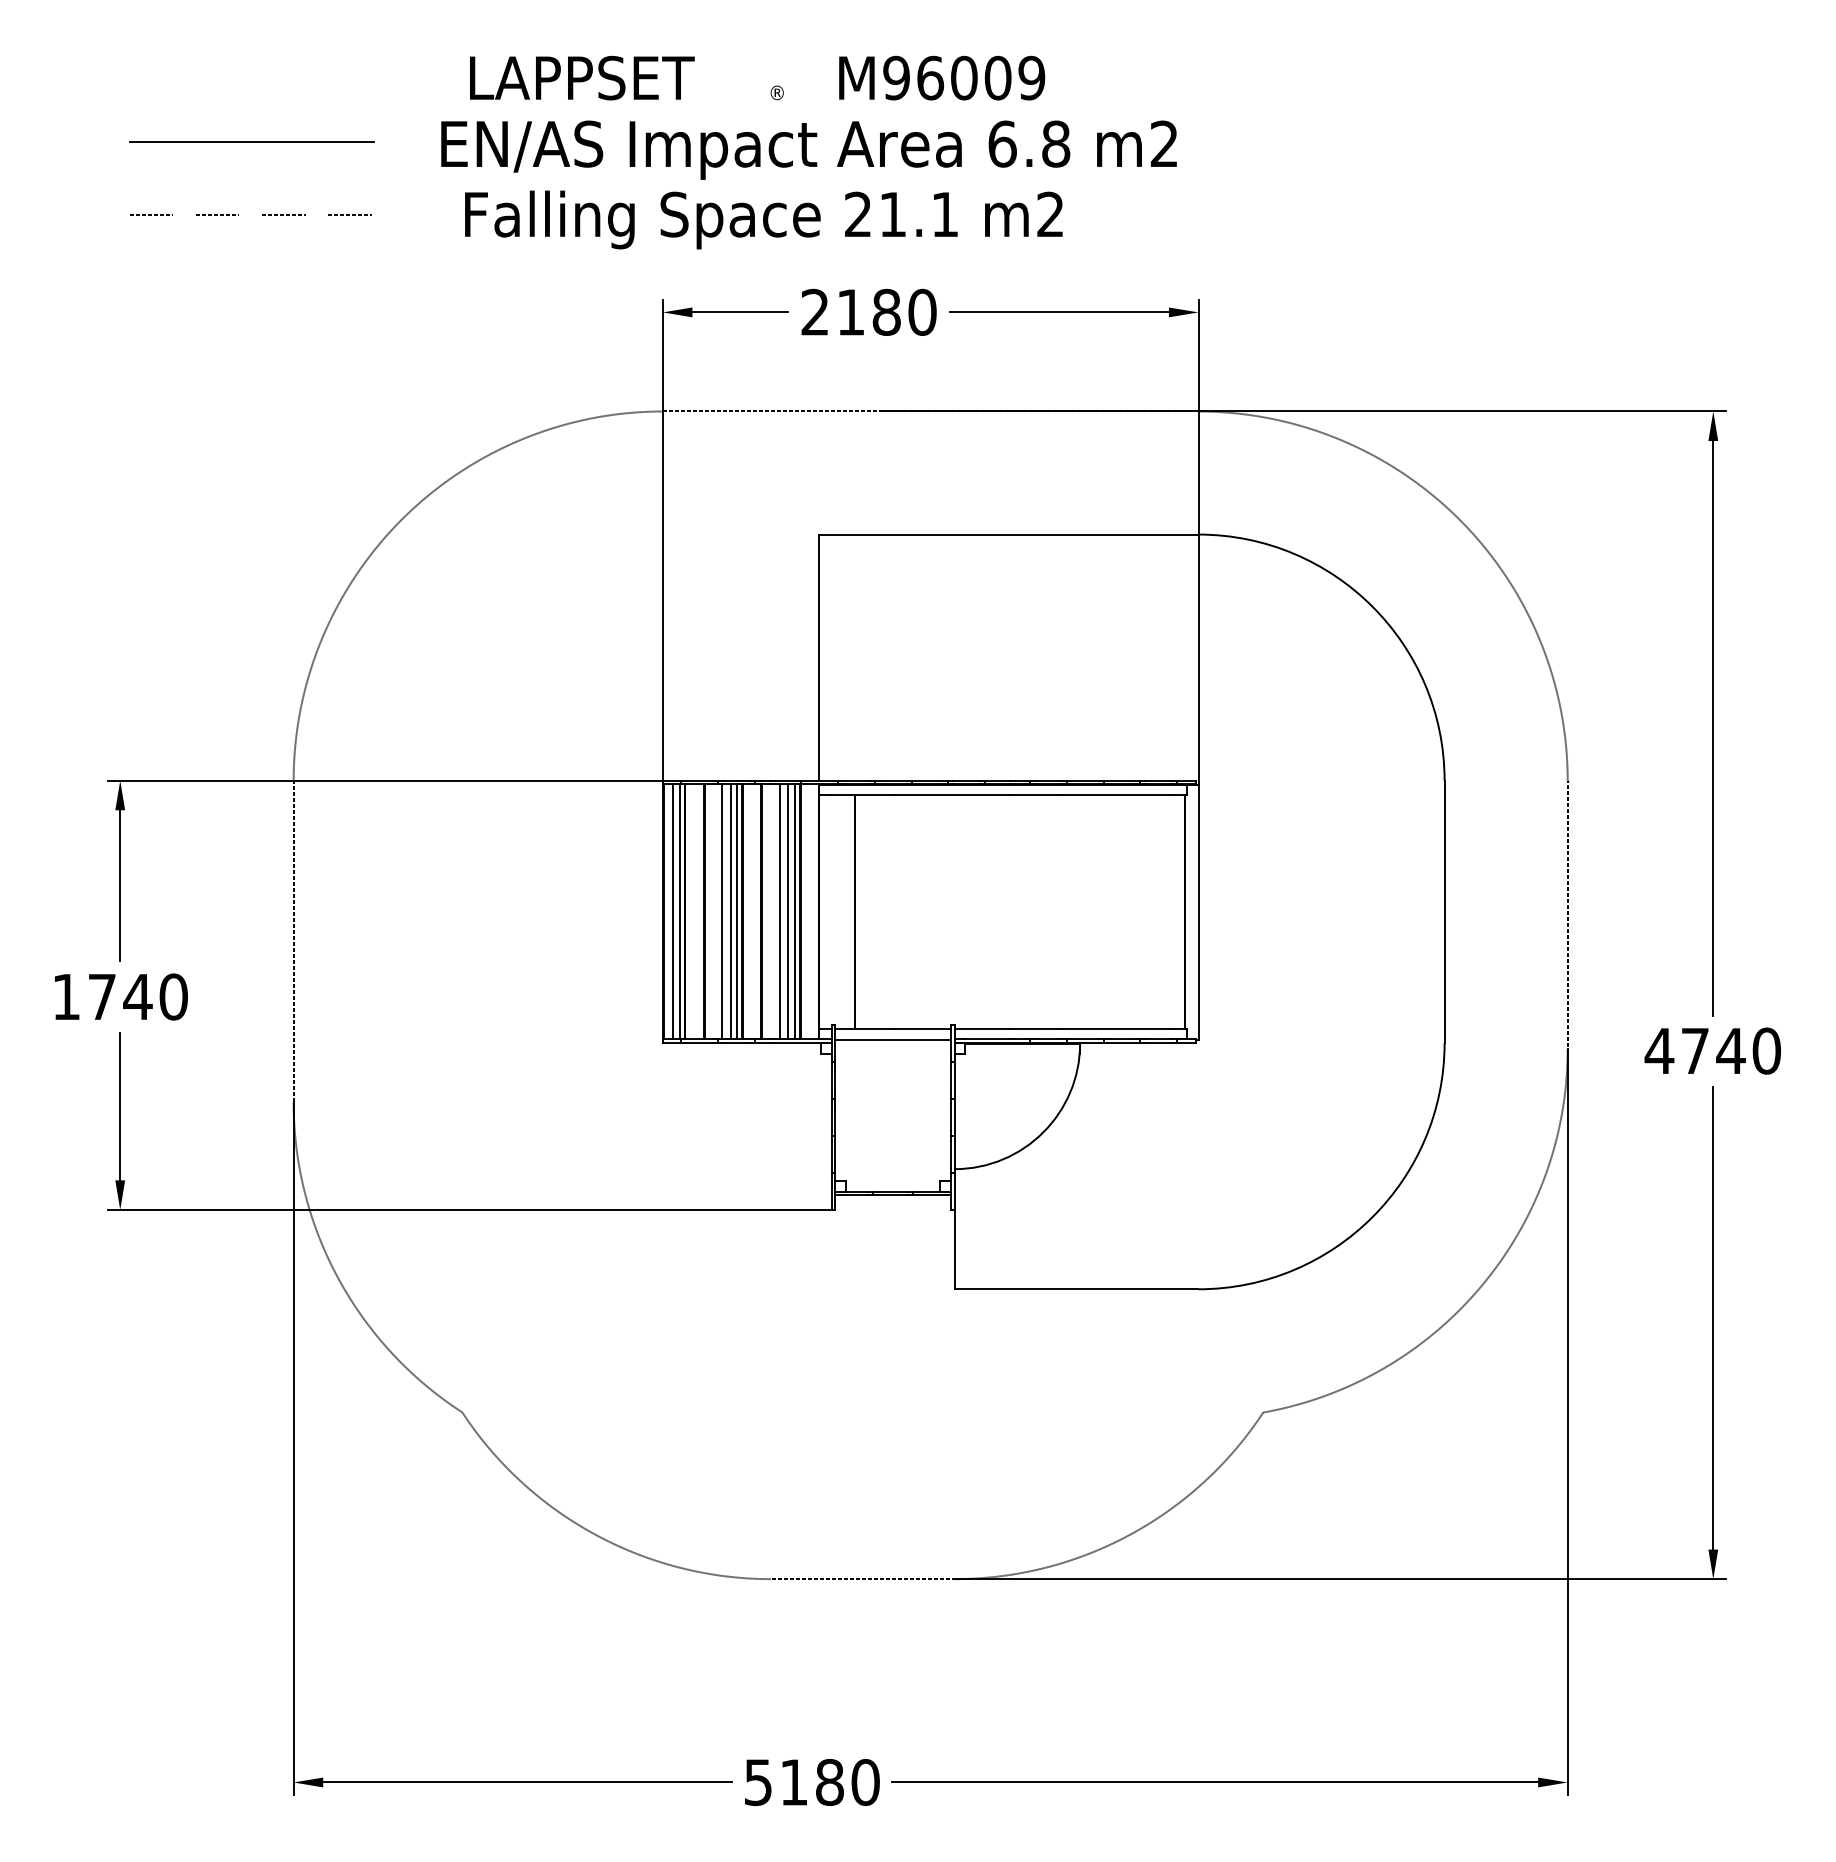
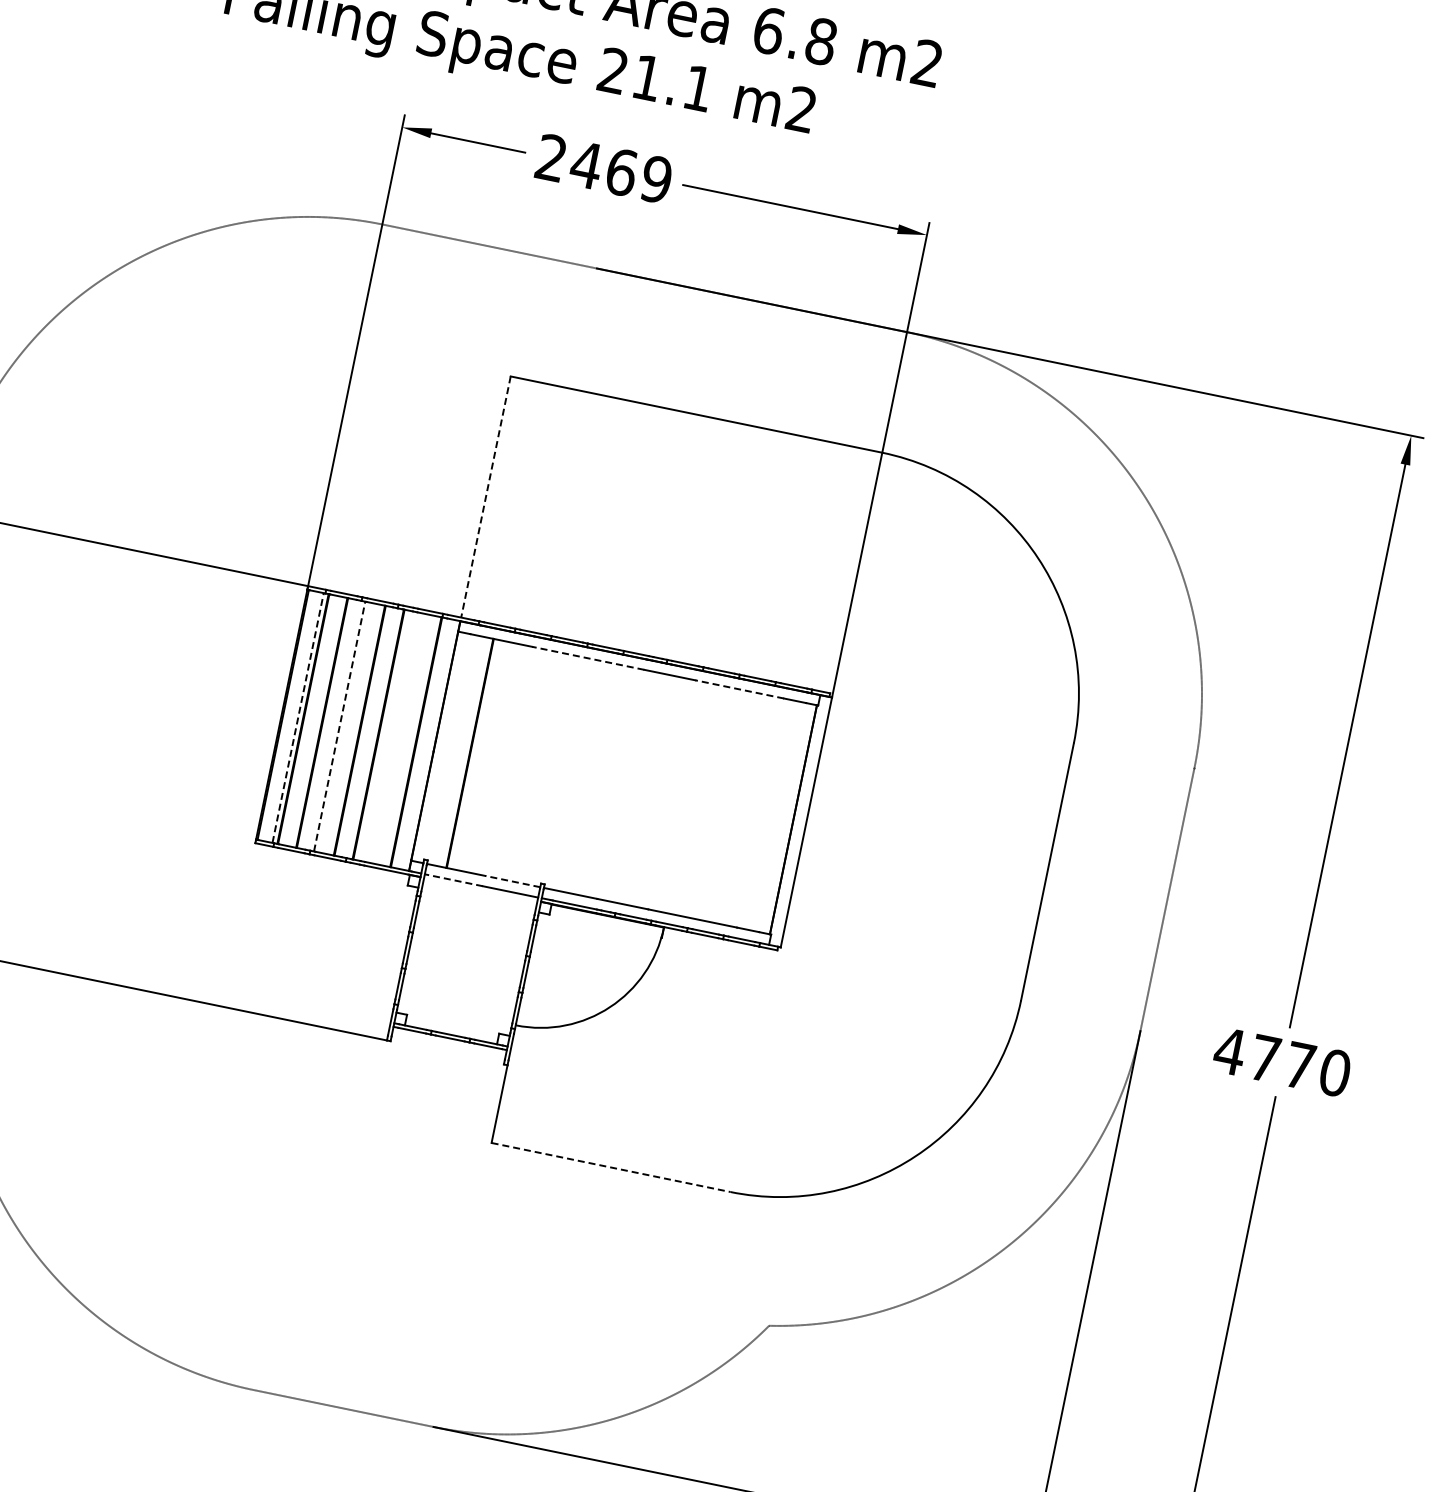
text: (886, 311) -> (621, 171), 2180 -> 2469
line: (819, 658) -> (486, 497), solid -> dashed
line: (951, 795) -> (587, 658), solid -> dashed
line: (1105, 795) -> (738, 689), solid -> dashed
line: (672, 911) -> (291, 716), removed
line: (679, 911) -> (298, 717), solid -> dashed
line: (722, 911) -> (340, 726), solid -> dashed
line: (730, 911) -> (348, 727), removed
line: (737, 911) -> (354, 729), removed
line: (779, 911) -> (396, 737), removed
line: (788, 911) -> (404, 739), removed
line: (794, 911) -> (410, 740), removed
line: (922, 1028) -> (512, 881), solid -> dashed
line: (864, 1039) -> (453, 880), solid -> dashed
text: (1730, 1050) -> (1299, 1065), 4740 -> 4770
line: (1076, 1289) -> (610, 1167), solid -> dashed

